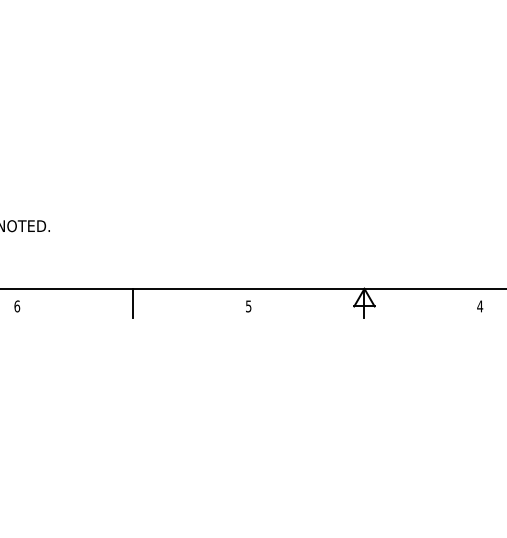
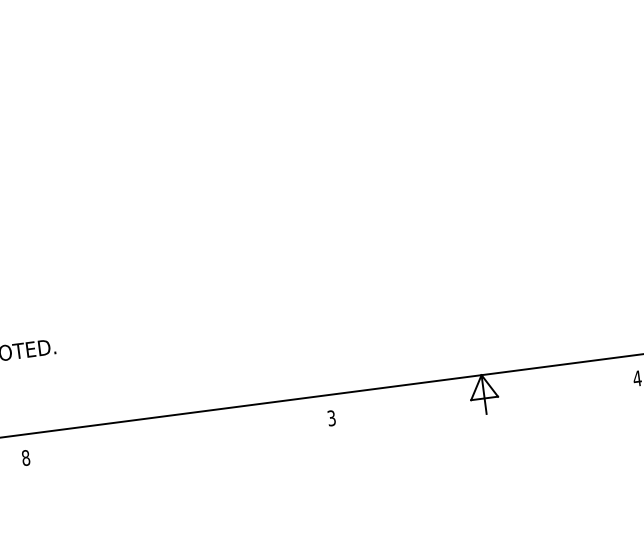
line: (133, 303) -> (179, 434), removed
text: (248, 305) -> (331, 417), 5 -> 3
text: (17, 306) -> (26, 458), 6 -> 8

